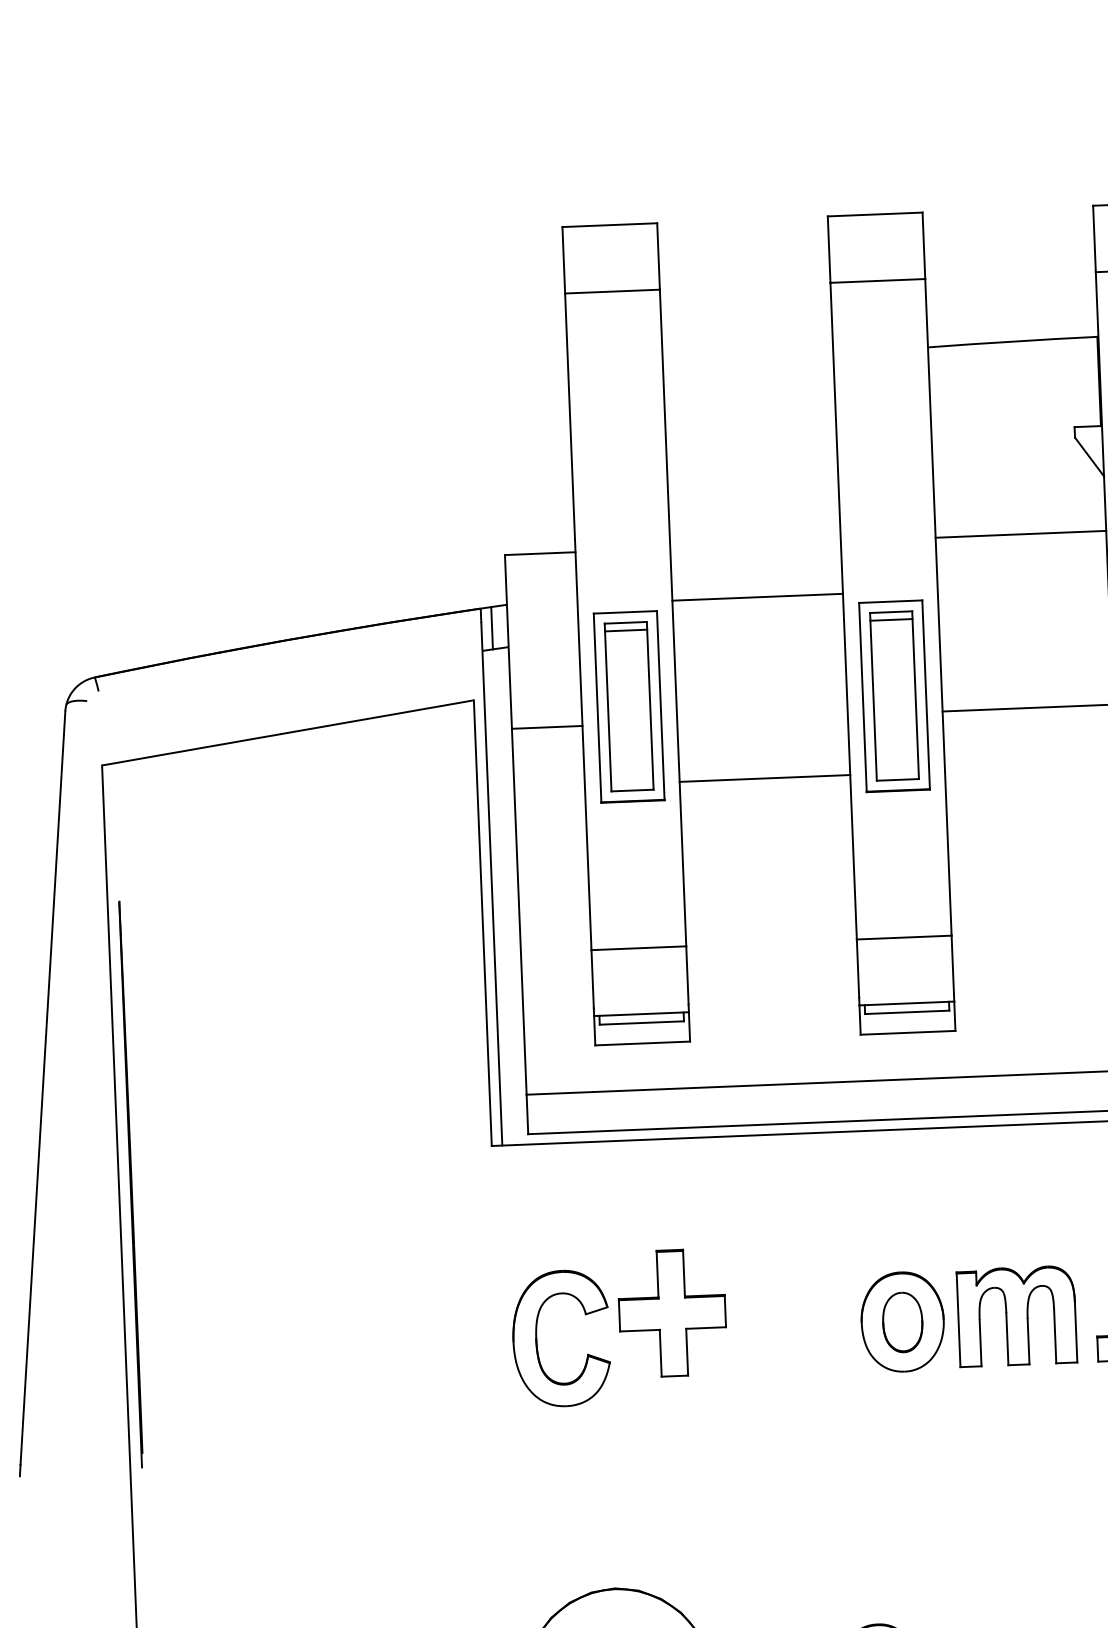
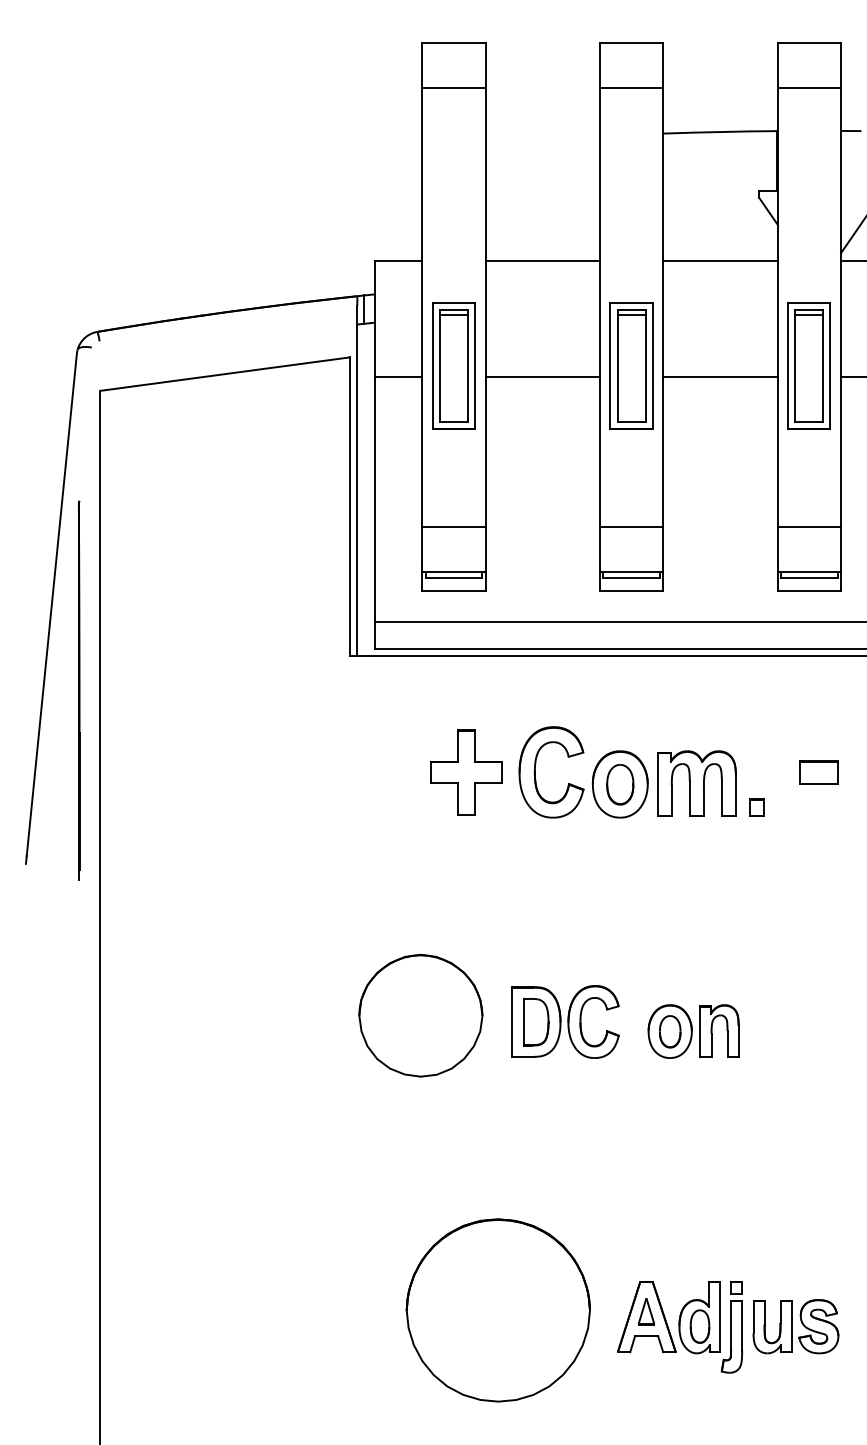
line: (757, 597) -> (542, 261), moved
line: (764, 778) -> (542, 377), moved
line: (131, 1184) -> (79, 690), moved
part: (537, 1339) -> (535, 772), moved

